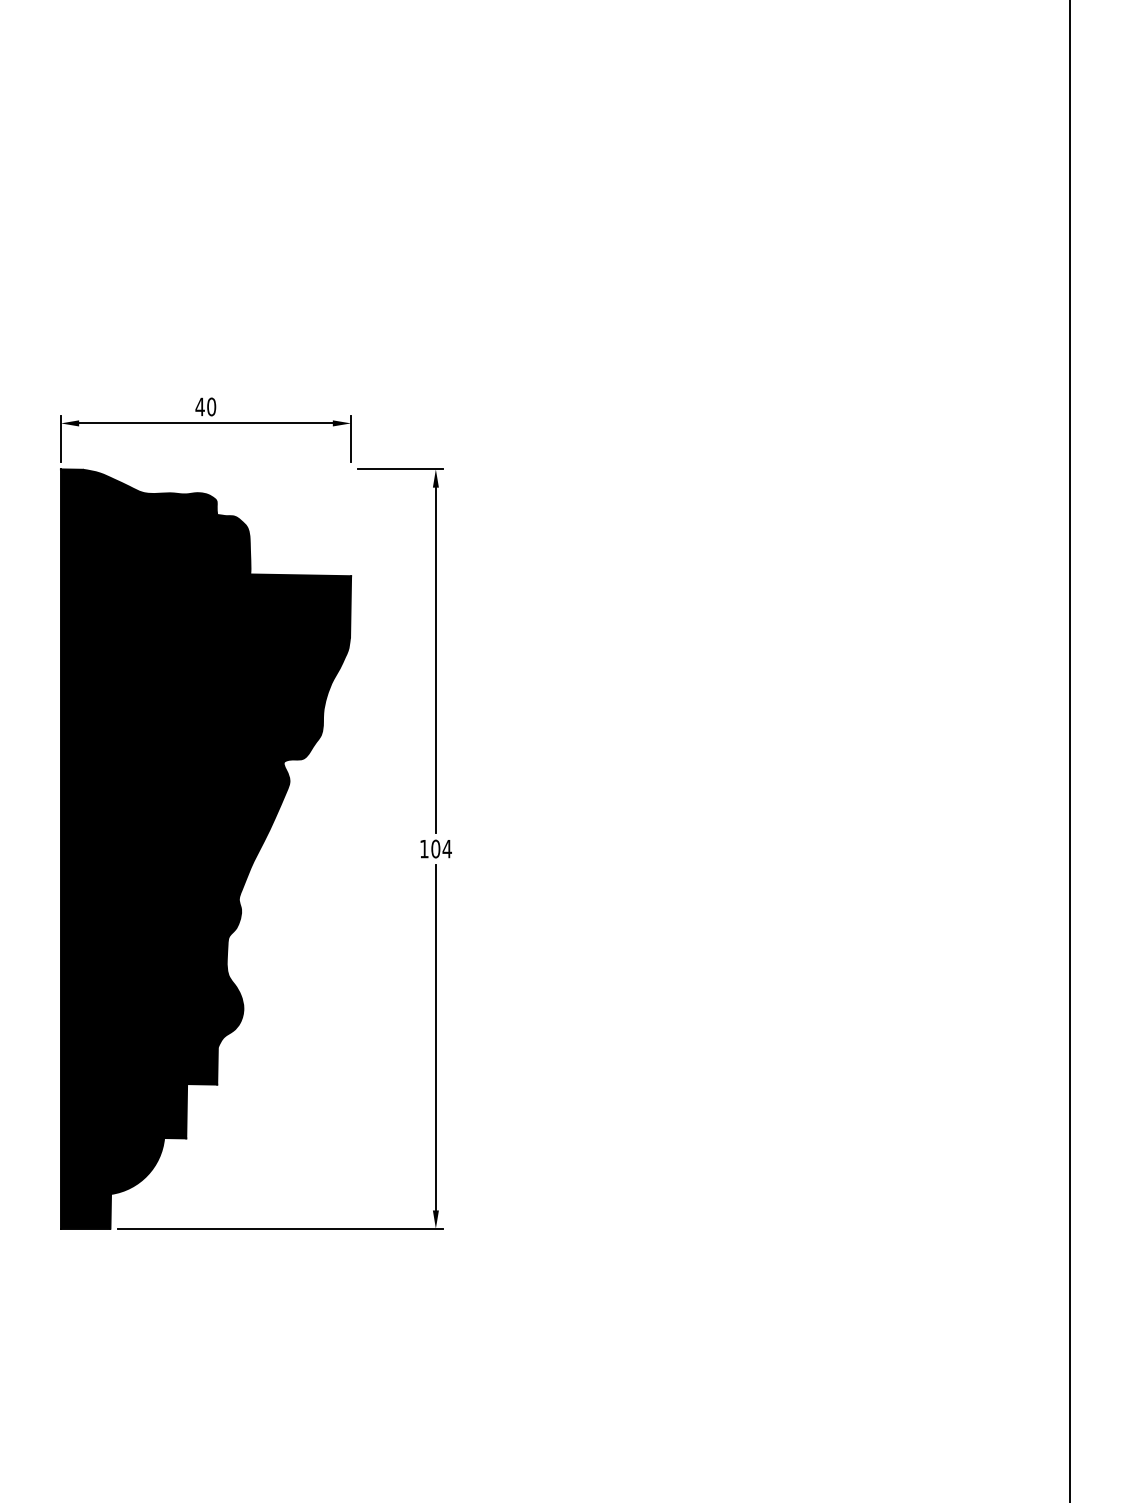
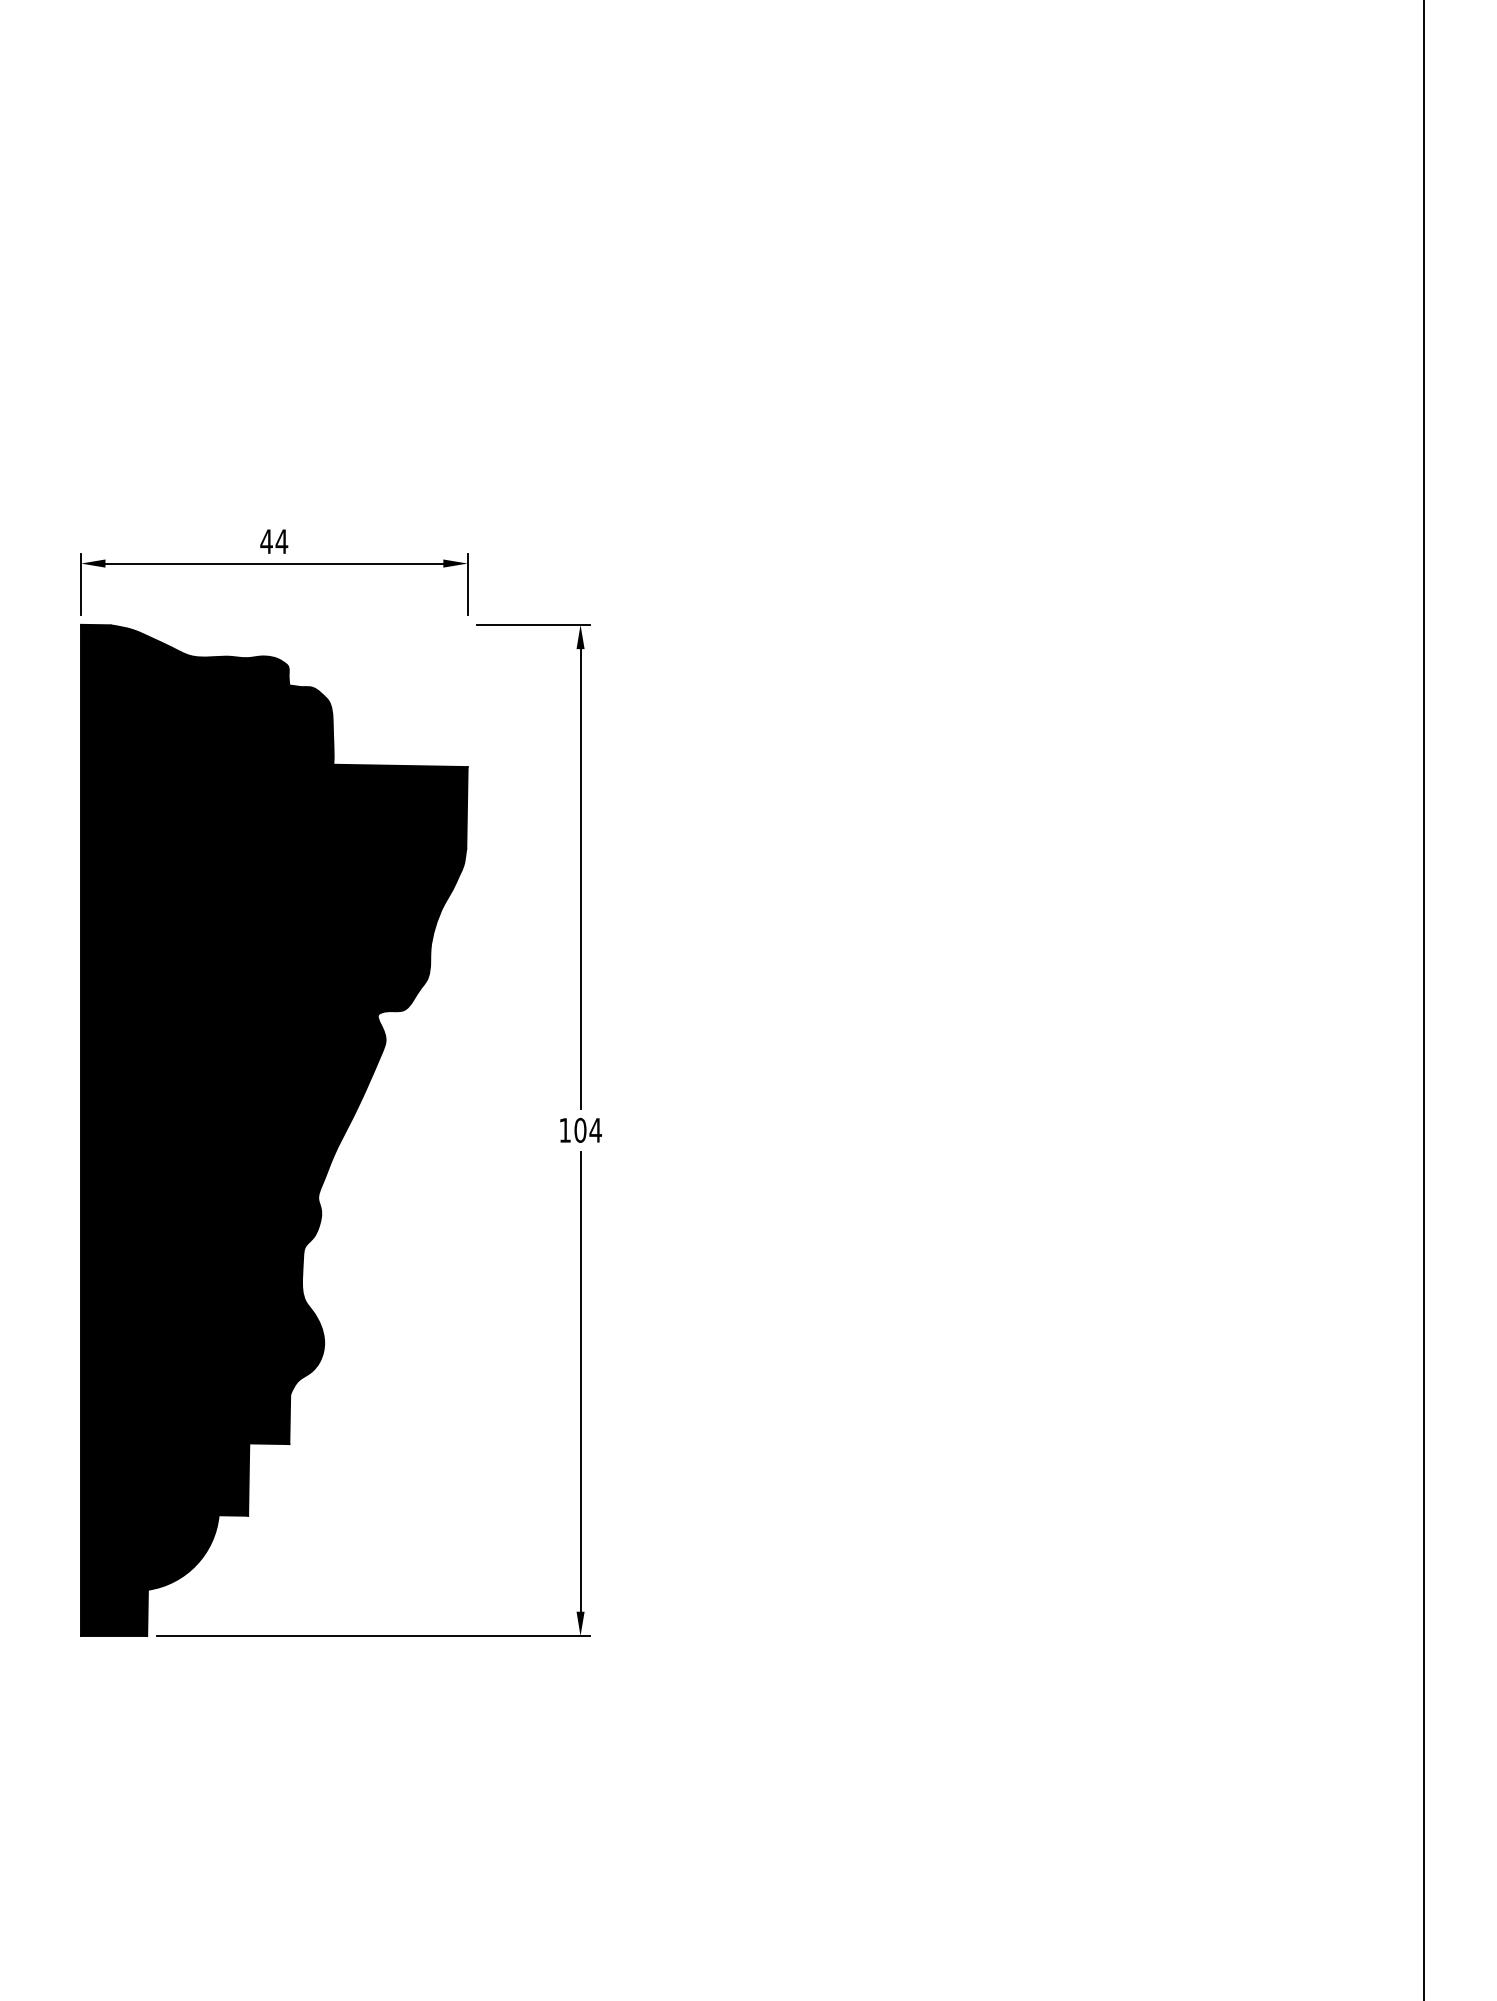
text: (211, 406) -> (281, 541), 40 -> 44

